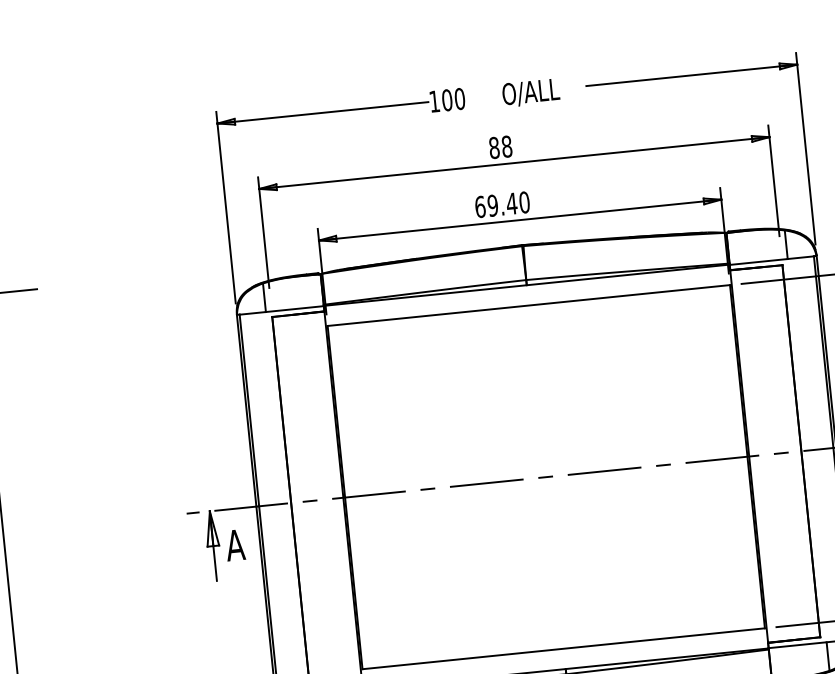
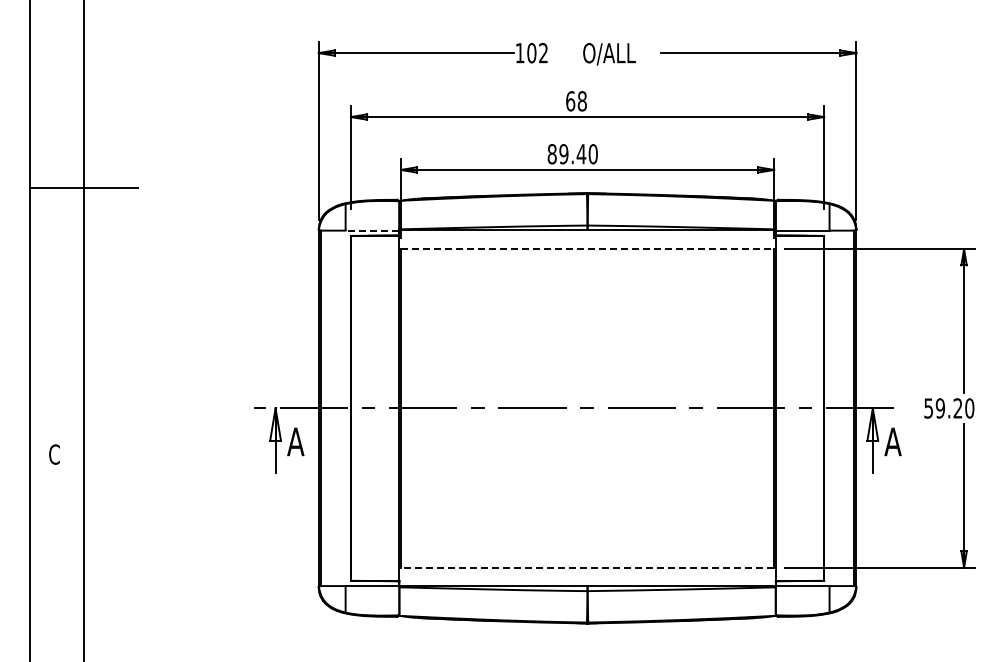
text: (459, 99) -> (543, 53), 100 -> 102
text: (494, 148) -> (570, 101), 88 -> 68
text: (479, 207) -> (551, 154), 69.40 -> 89.40
line: (528, 305) -> (587, 249), solid -> dashed
line: (294, 308) -> (372, 230), solid -> dashed
line: (563, 648) -> (587, 567), solid -> dashed

